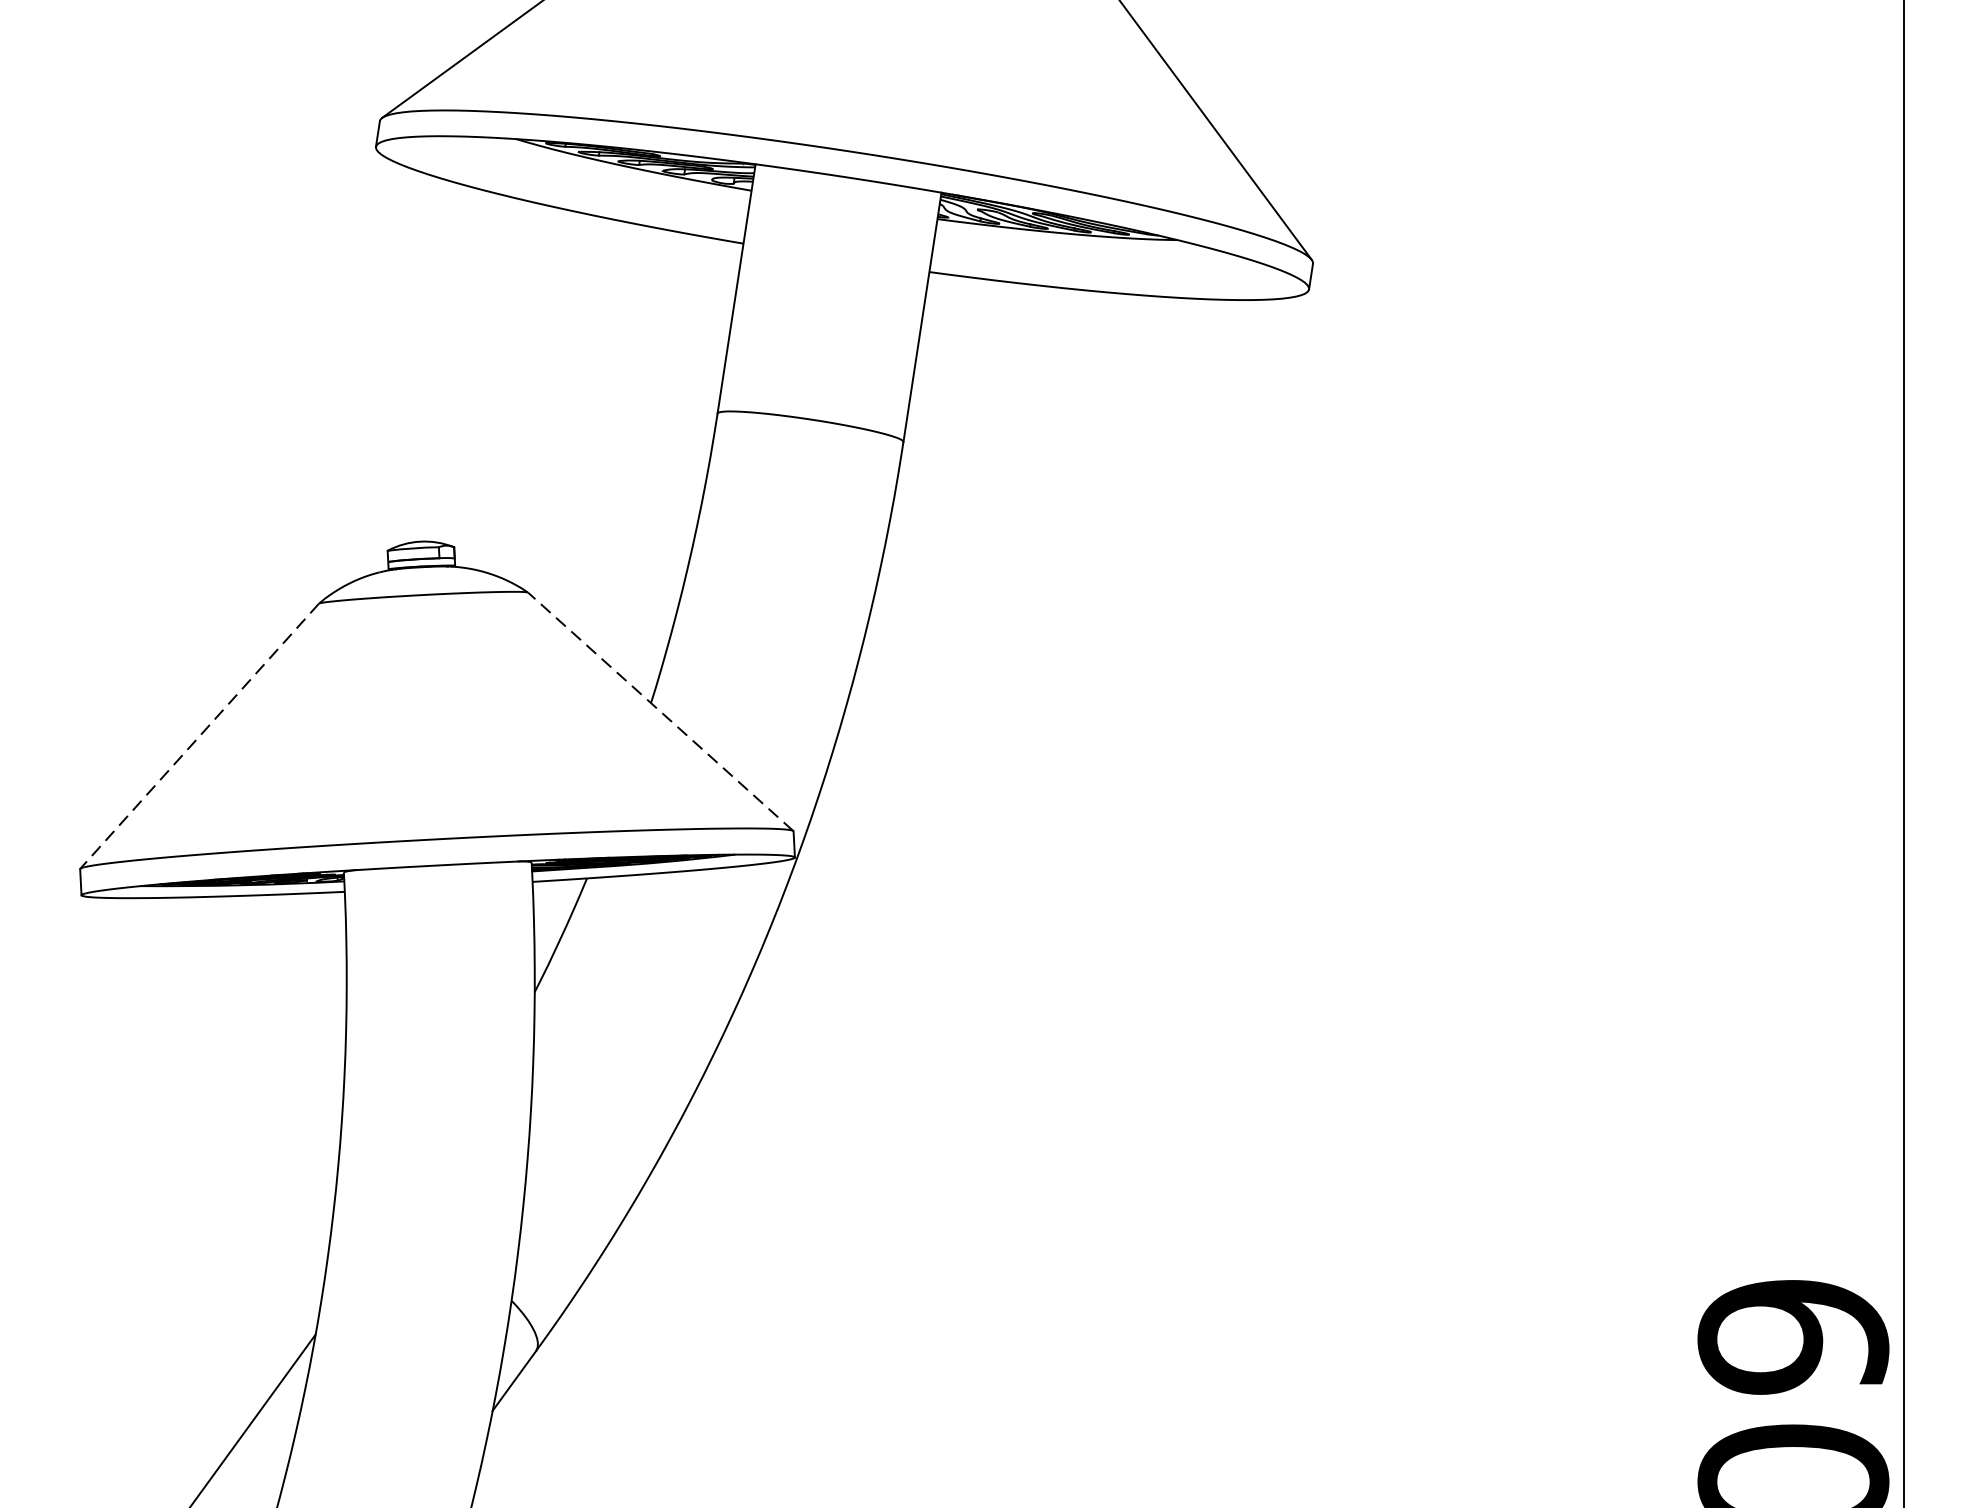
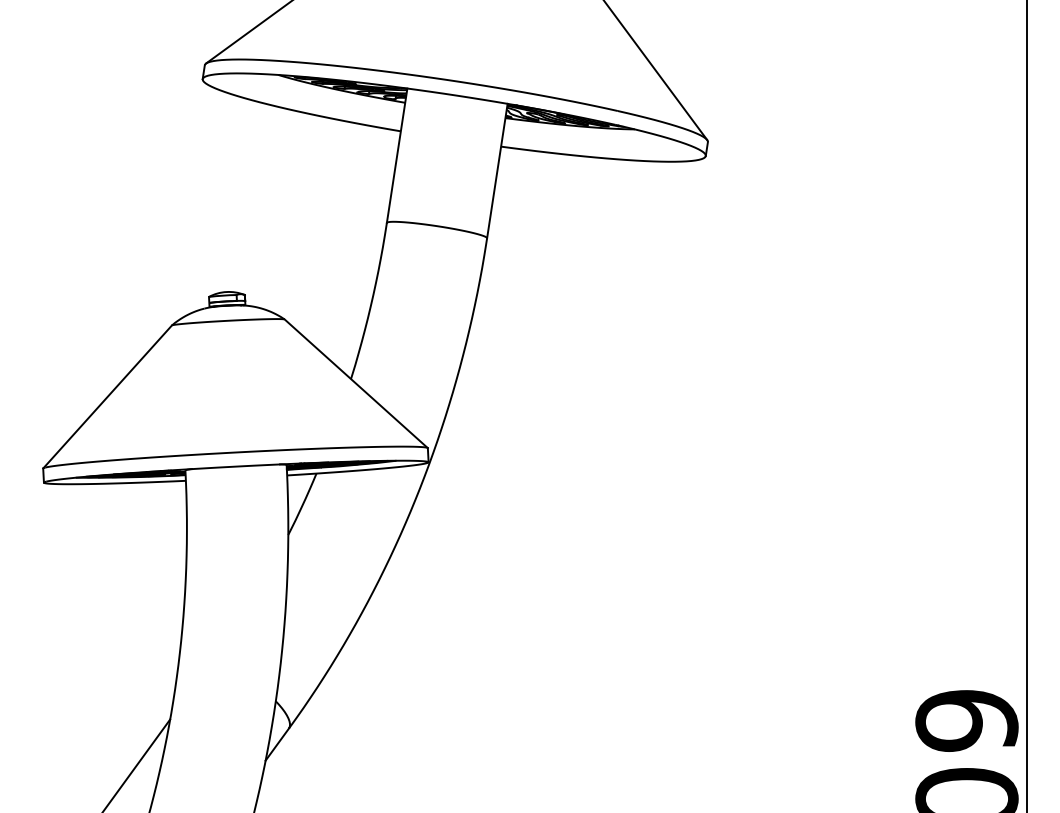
line: (659, 711) -> (355, 383), dashed -> solid
line: (199, 737) -> (107, 397), dashed -> solid

